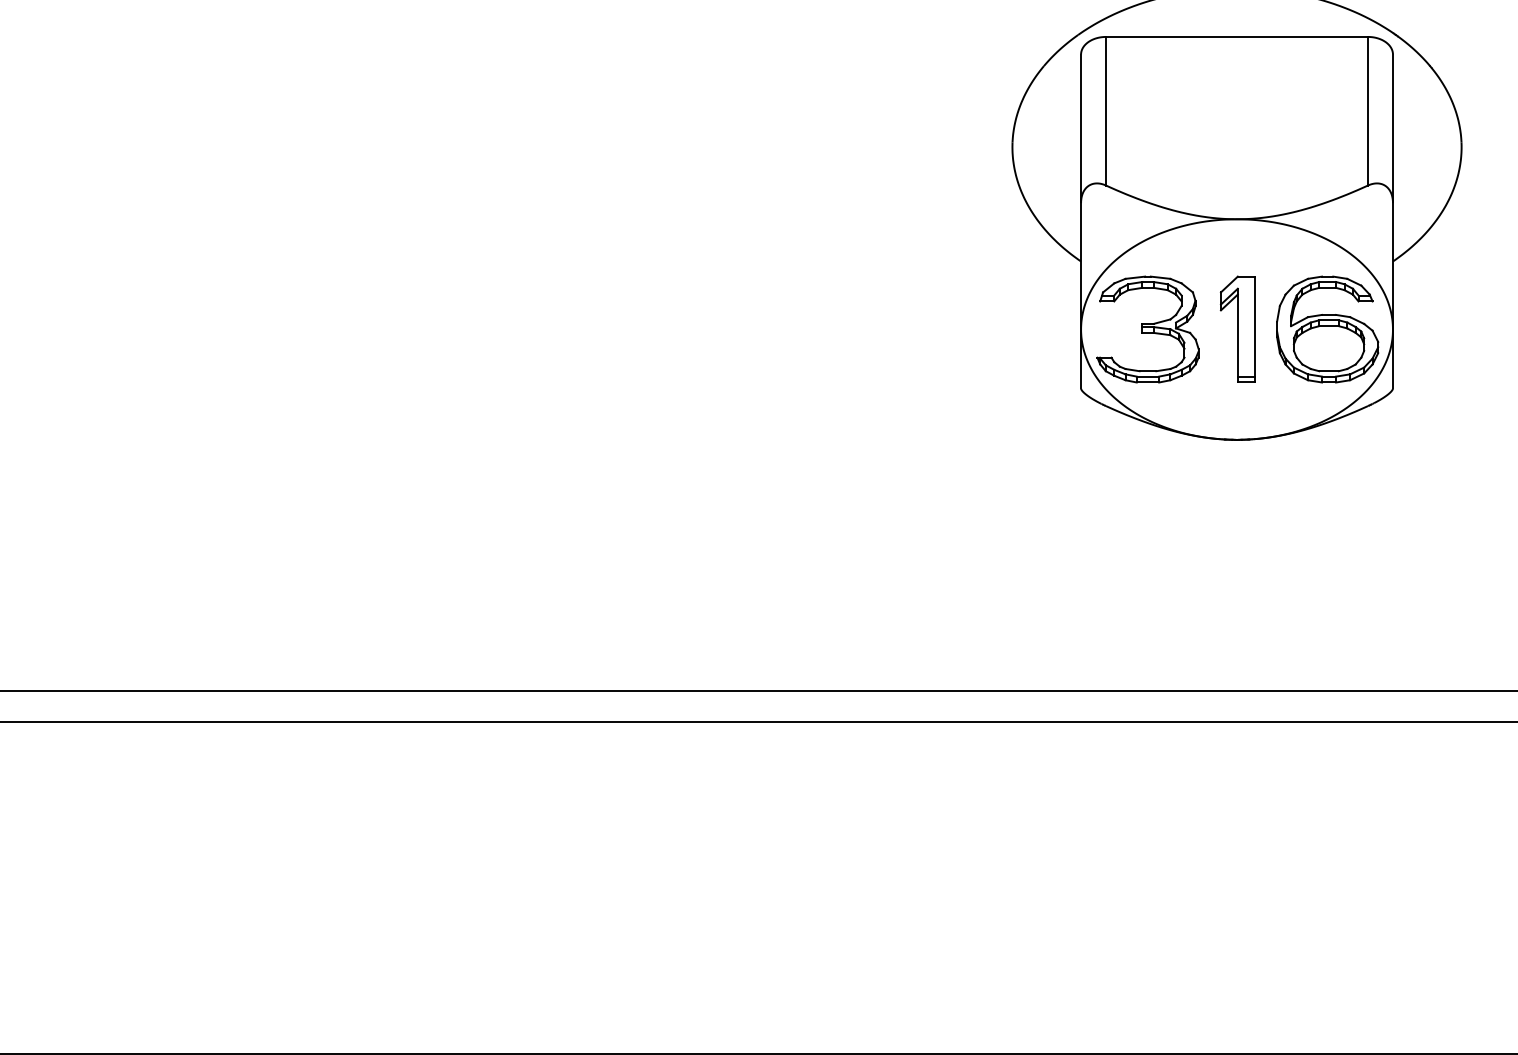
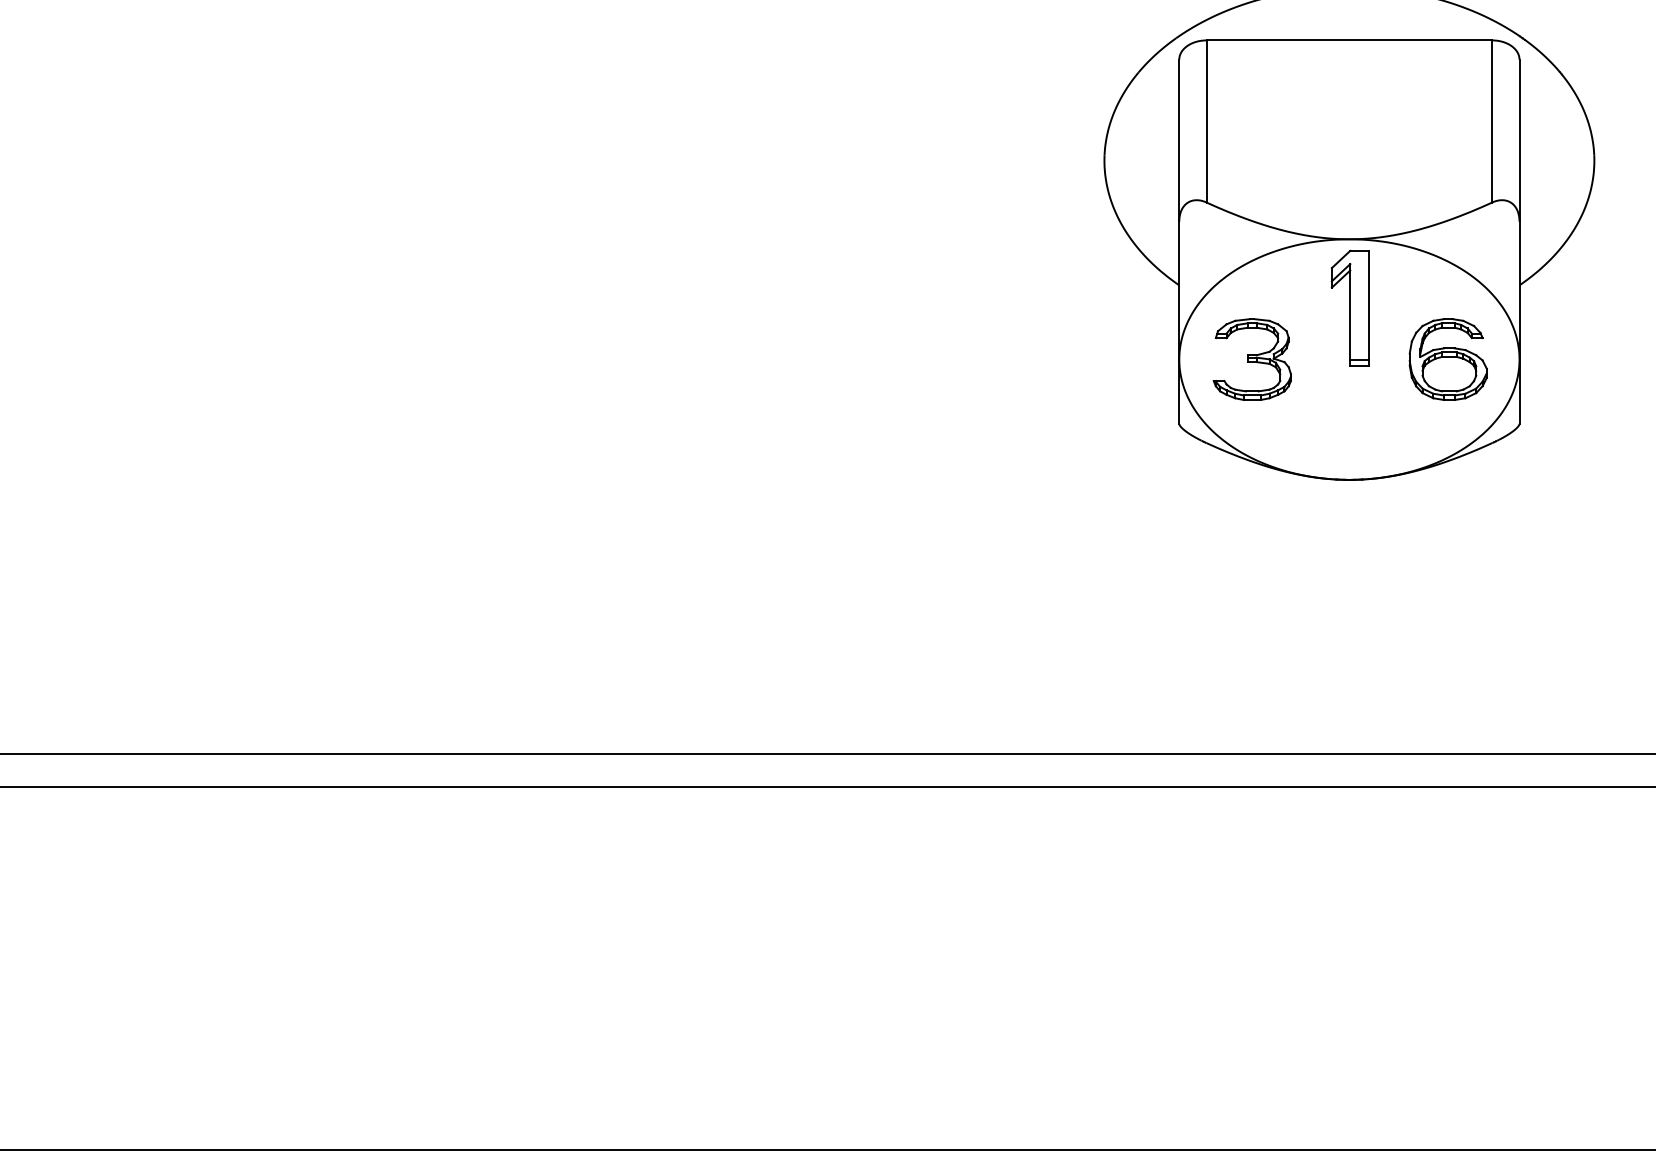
part: (1237, 328) -> (1349, 307), moved
part: (1148, 329) -> (1252, 359), size x0.7
part: (1327, 329) -> (1448, 359), size x0.7

